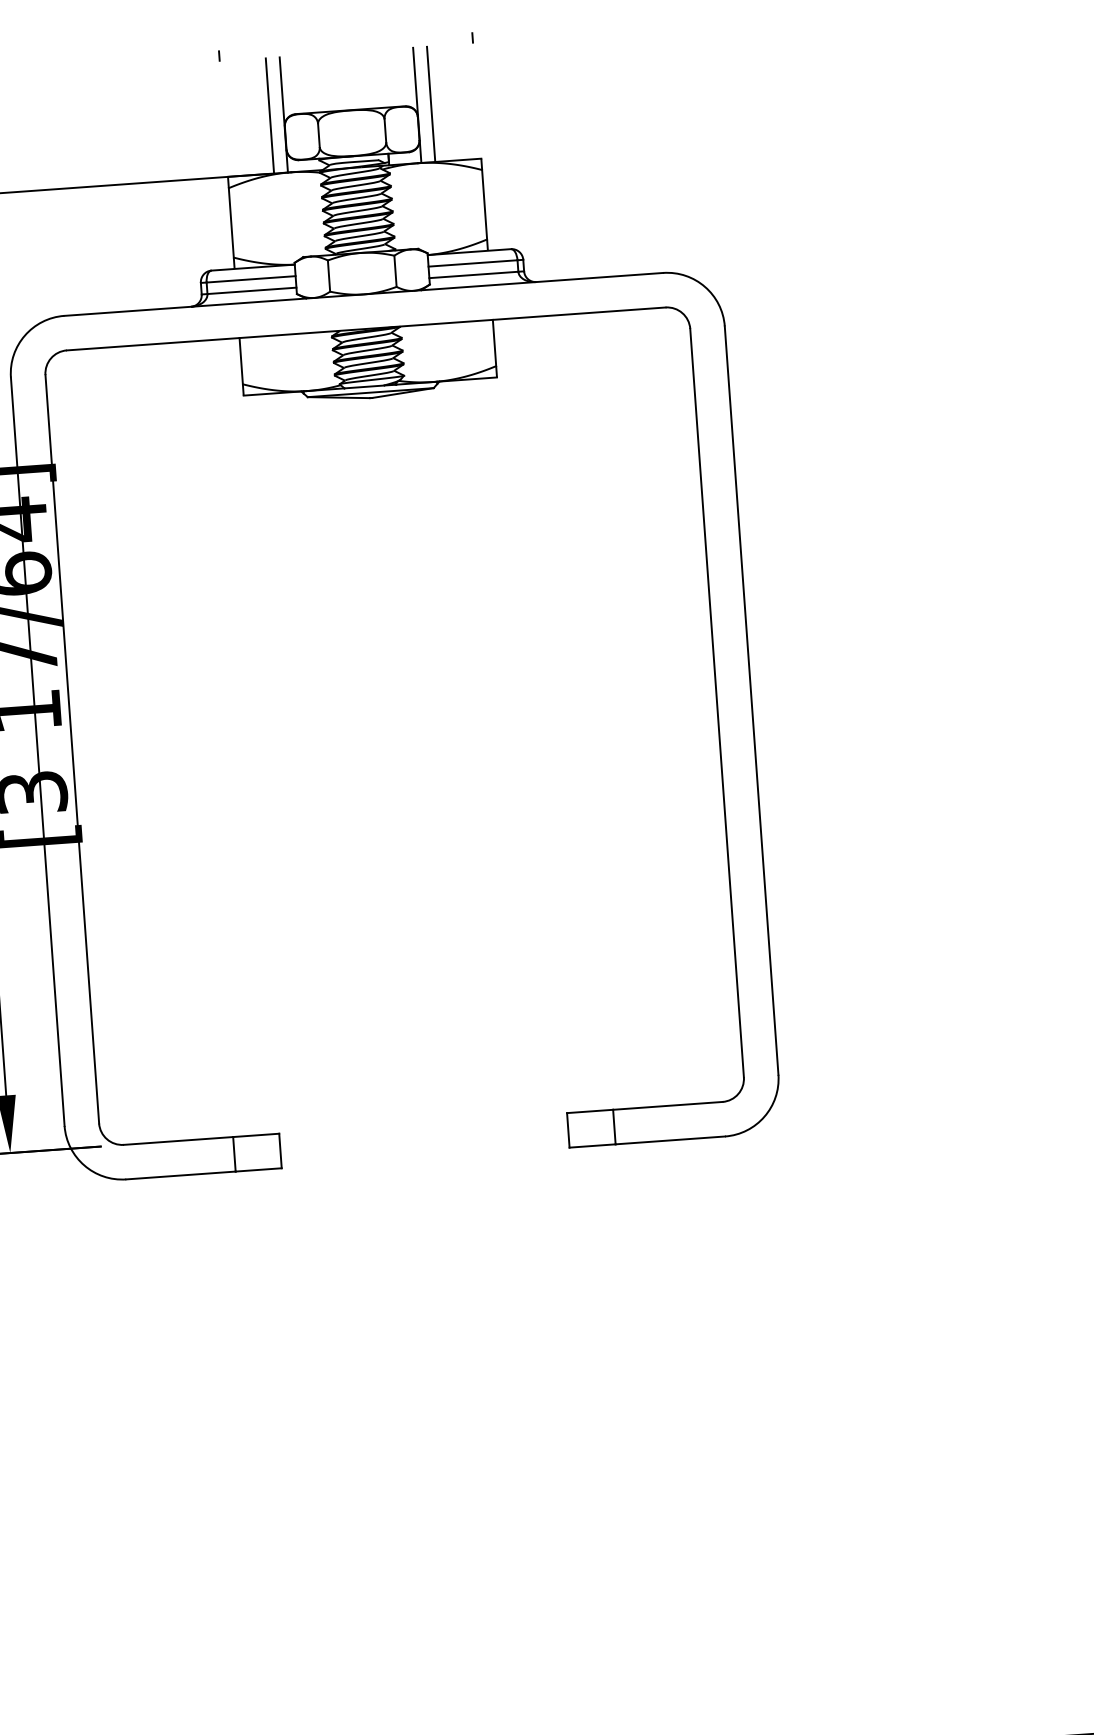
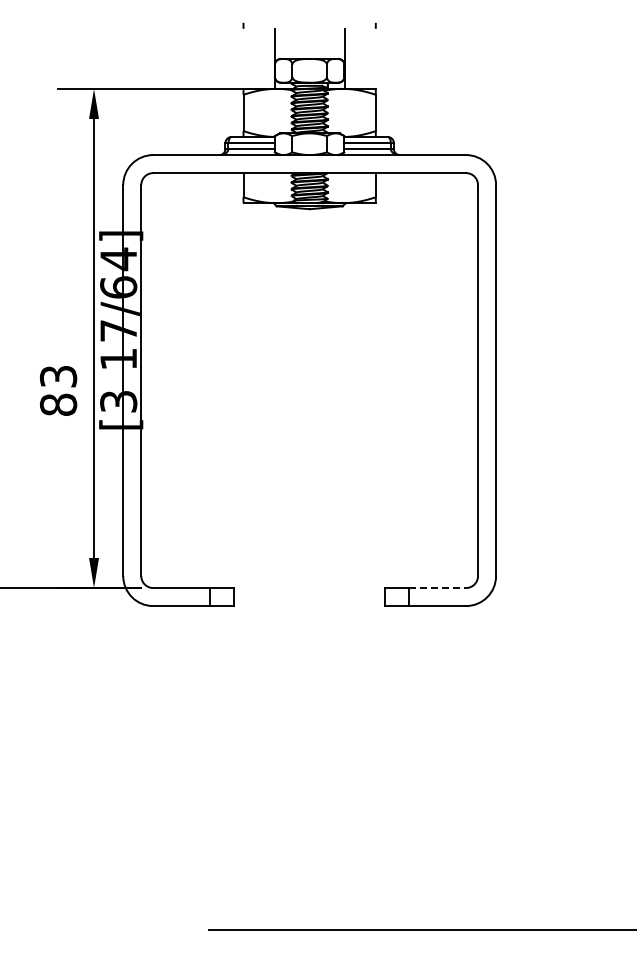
line: (430, 103) -> (351, 58), removed
line: (269, 115) -> (267, 58), removed
line: (667, 1106) -> (437, 588), solid -> dashed

